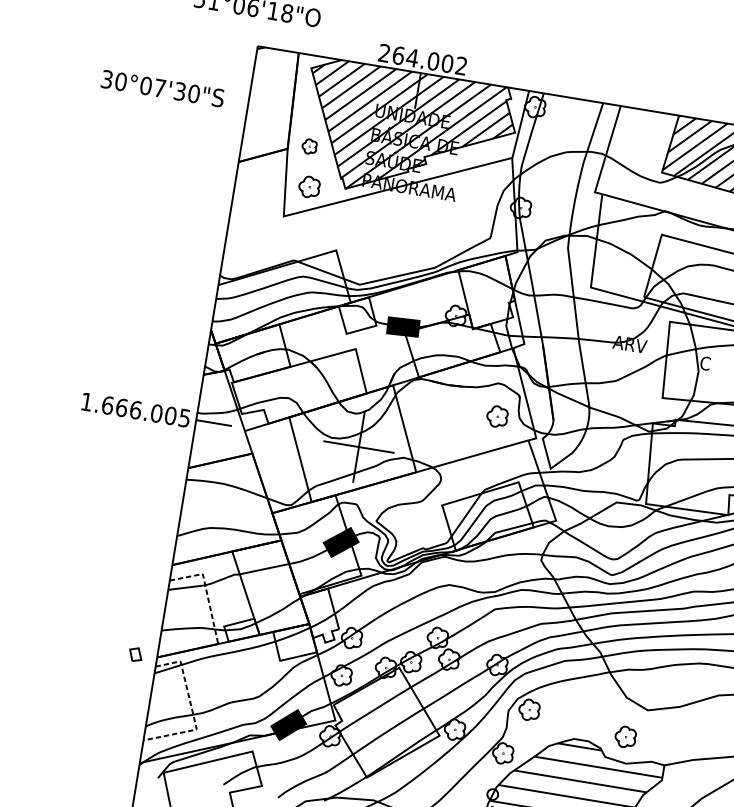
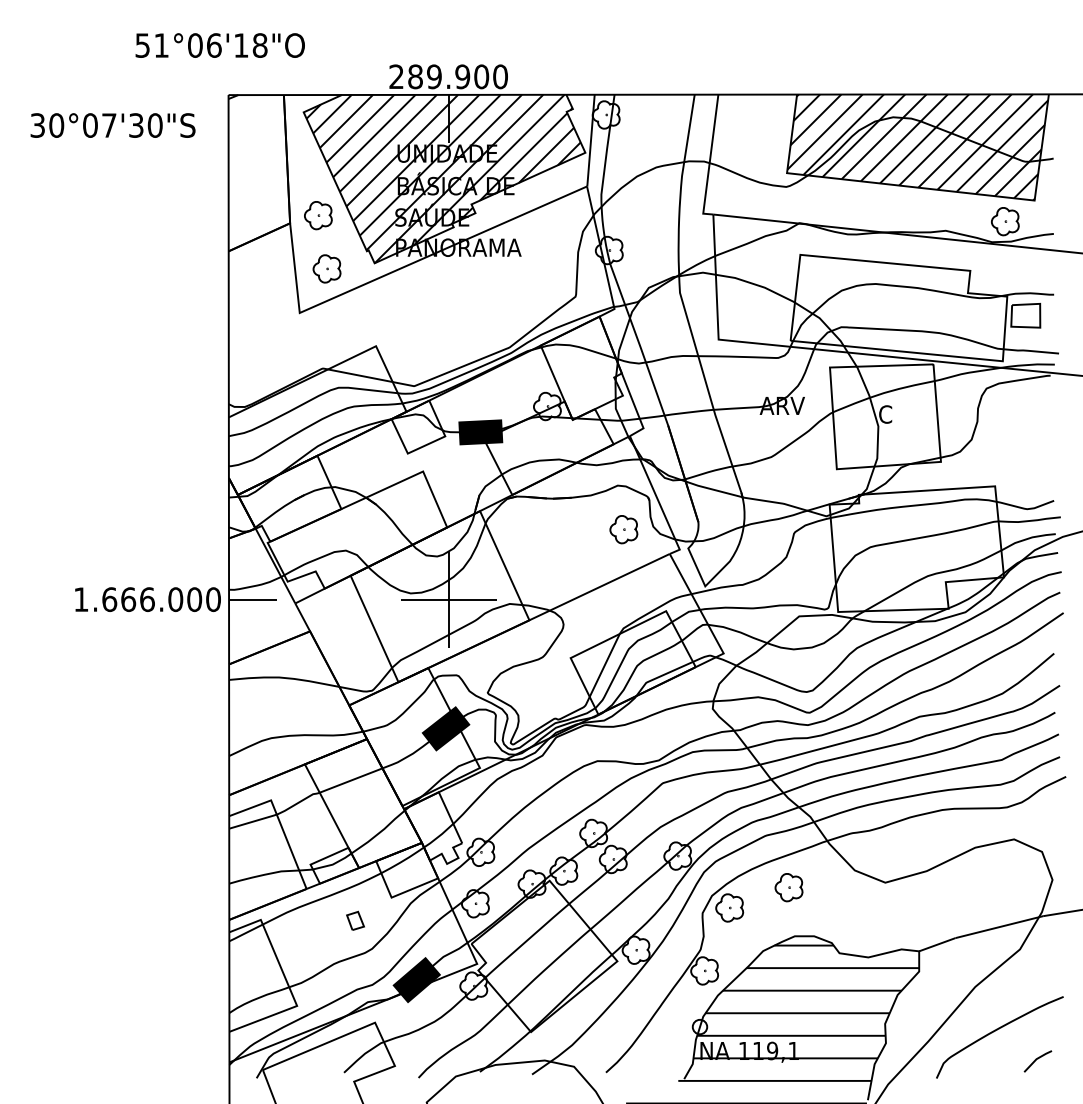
text: (429, 60) -> (457, 76), 264.002 -> 289.900
text: (162, 88) -> (112, 125), moved
part: (309, 146) -> (318, 215), size x1.43
text: (184, 418) -> (213, 599), 1.666.005 -> 1.666.000
line: (206, 591) -> (279, 822), dashed -> solid
part: (135, 654) -> (355, 920), moved
line: (191, 710) -> (286, 981), dashed -> solid
part: (625, 736) -> (788, 887), moved

